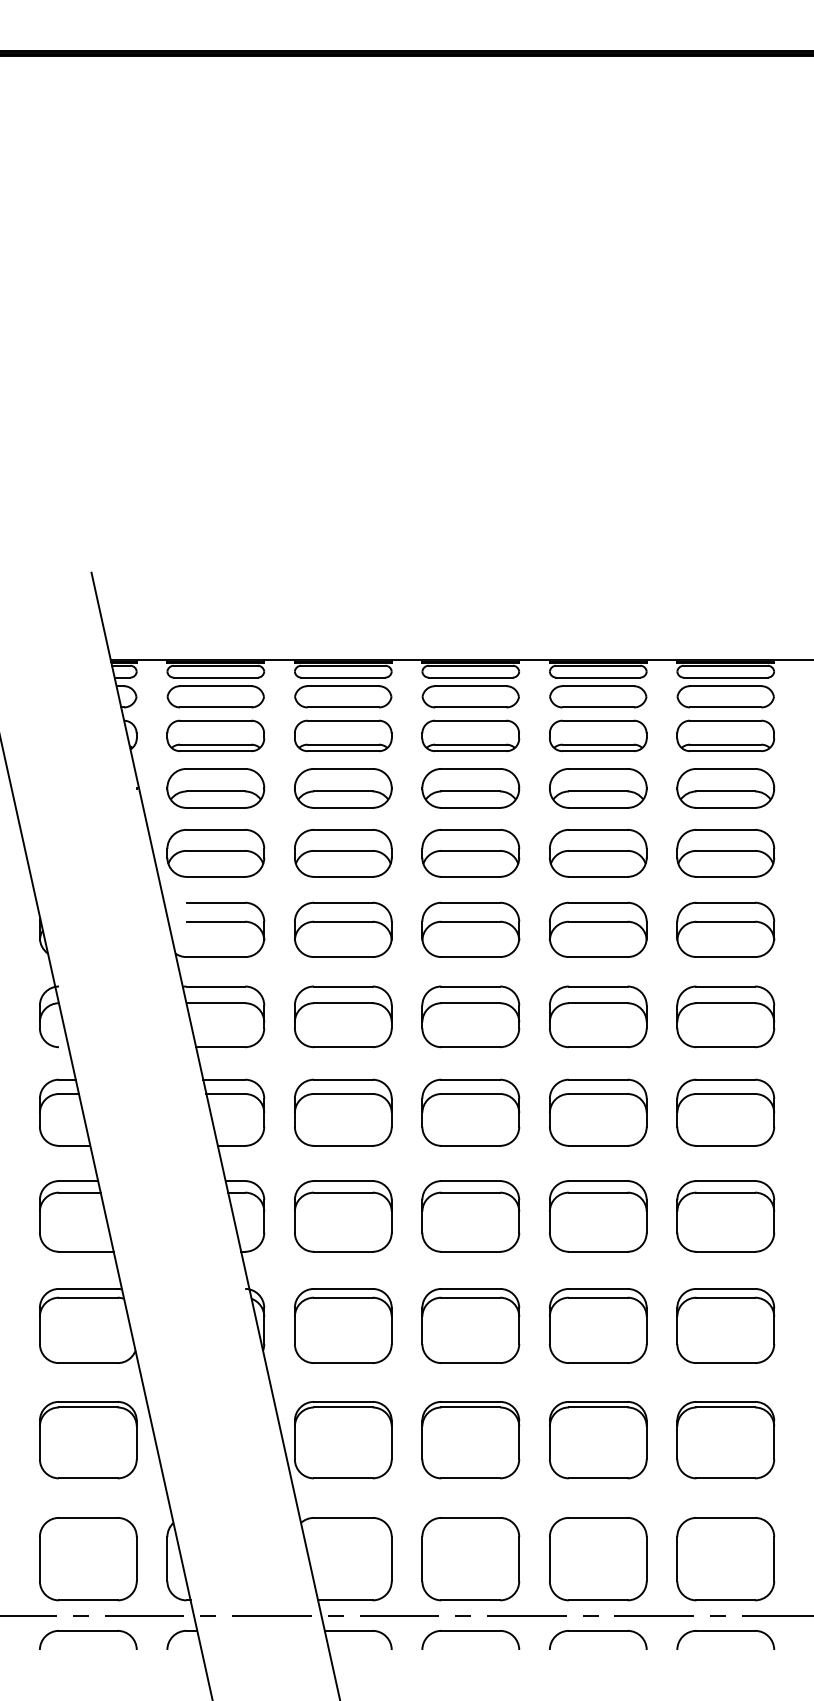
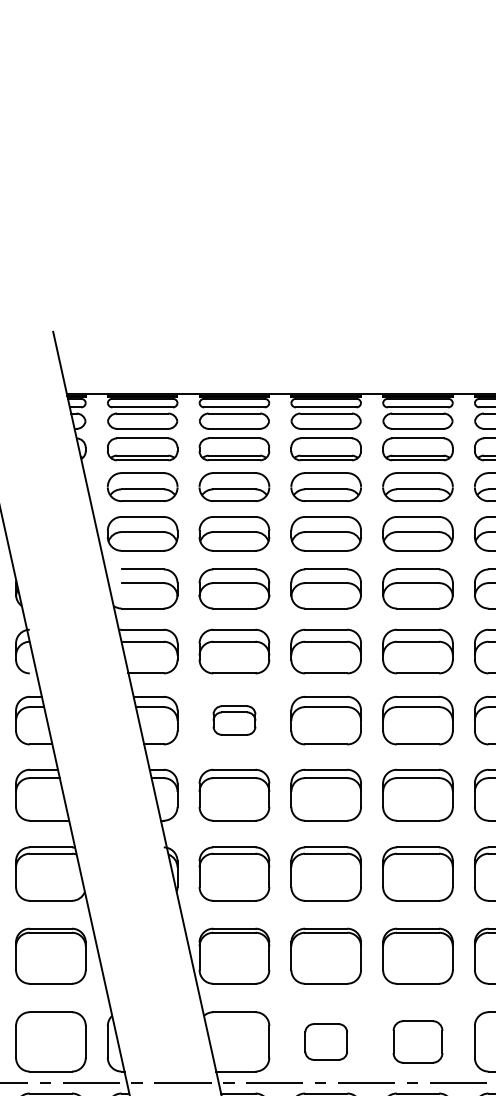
part: (343, 1112) -> (234, 720), size x0.6
part: (470, 1559) -> (326, 1042), size x0.6
part: (598, 1559) -> (418, 1042), size x0.7

